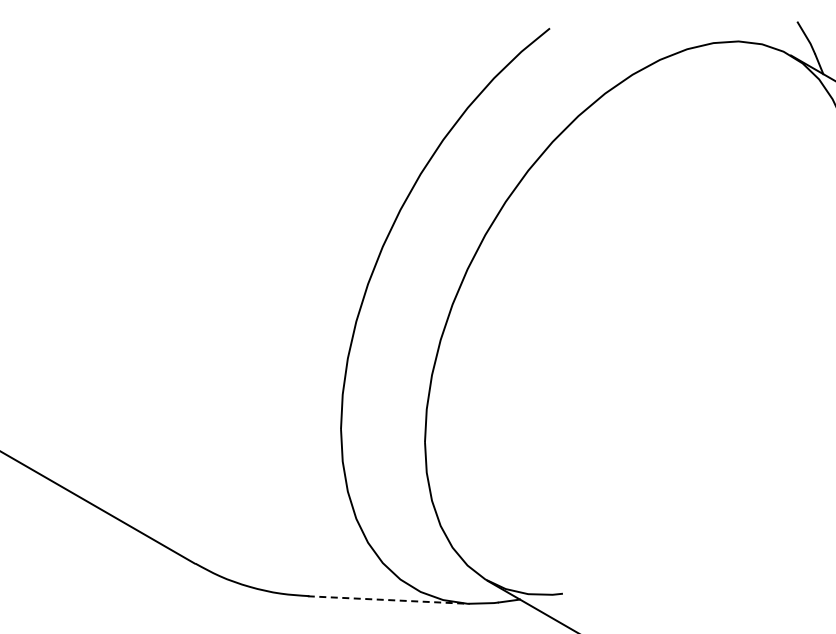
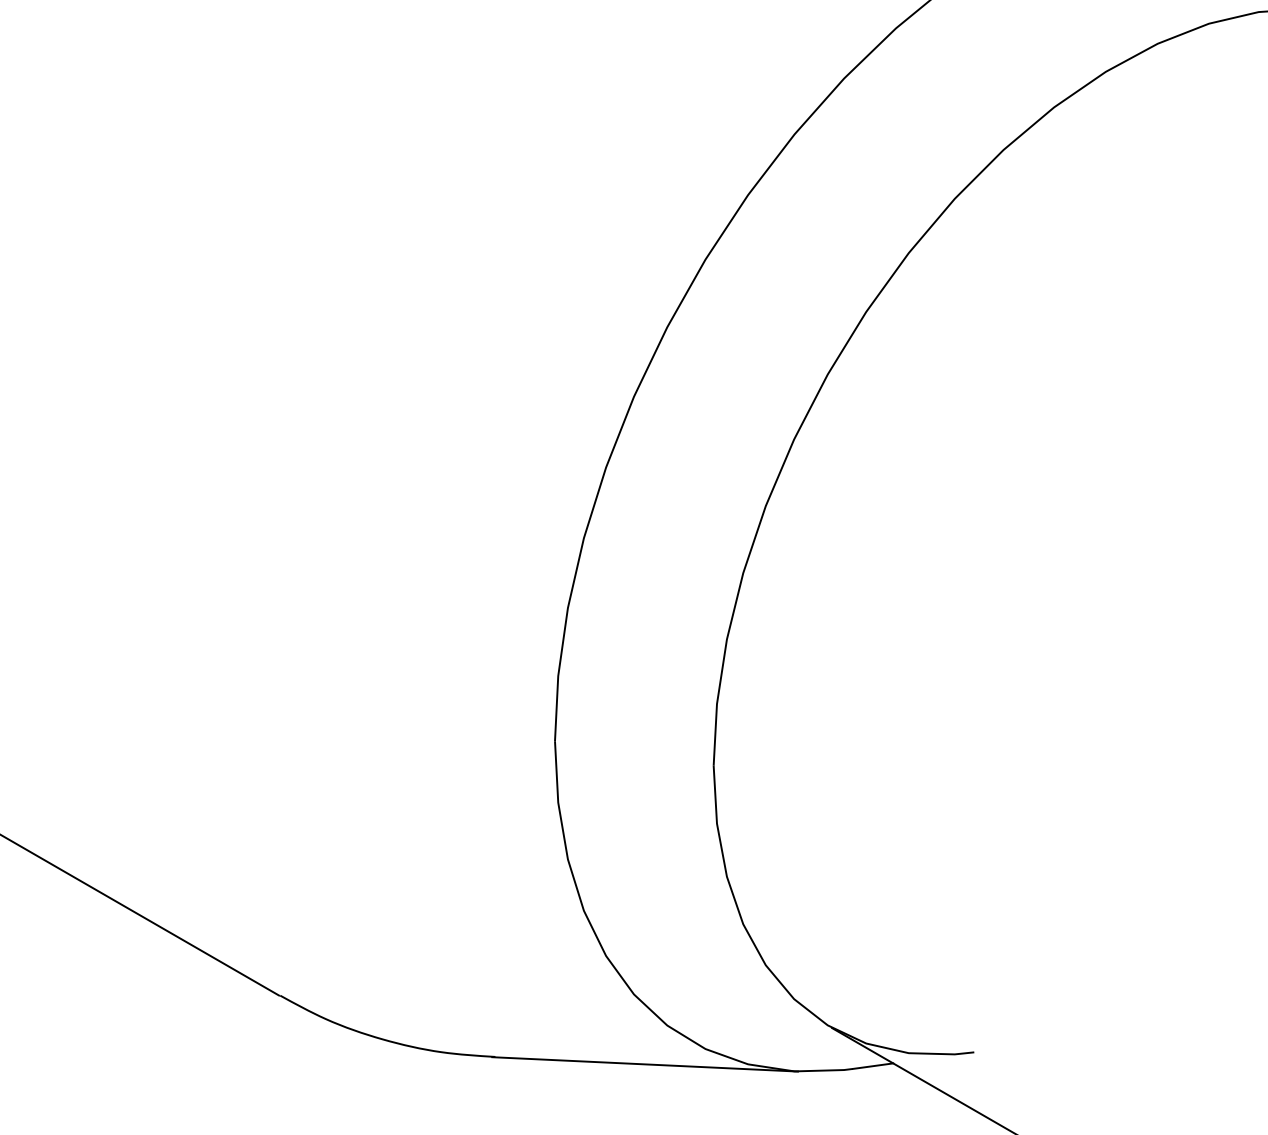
line: (388, 600) -> (644, 1065), dashed -> solid

